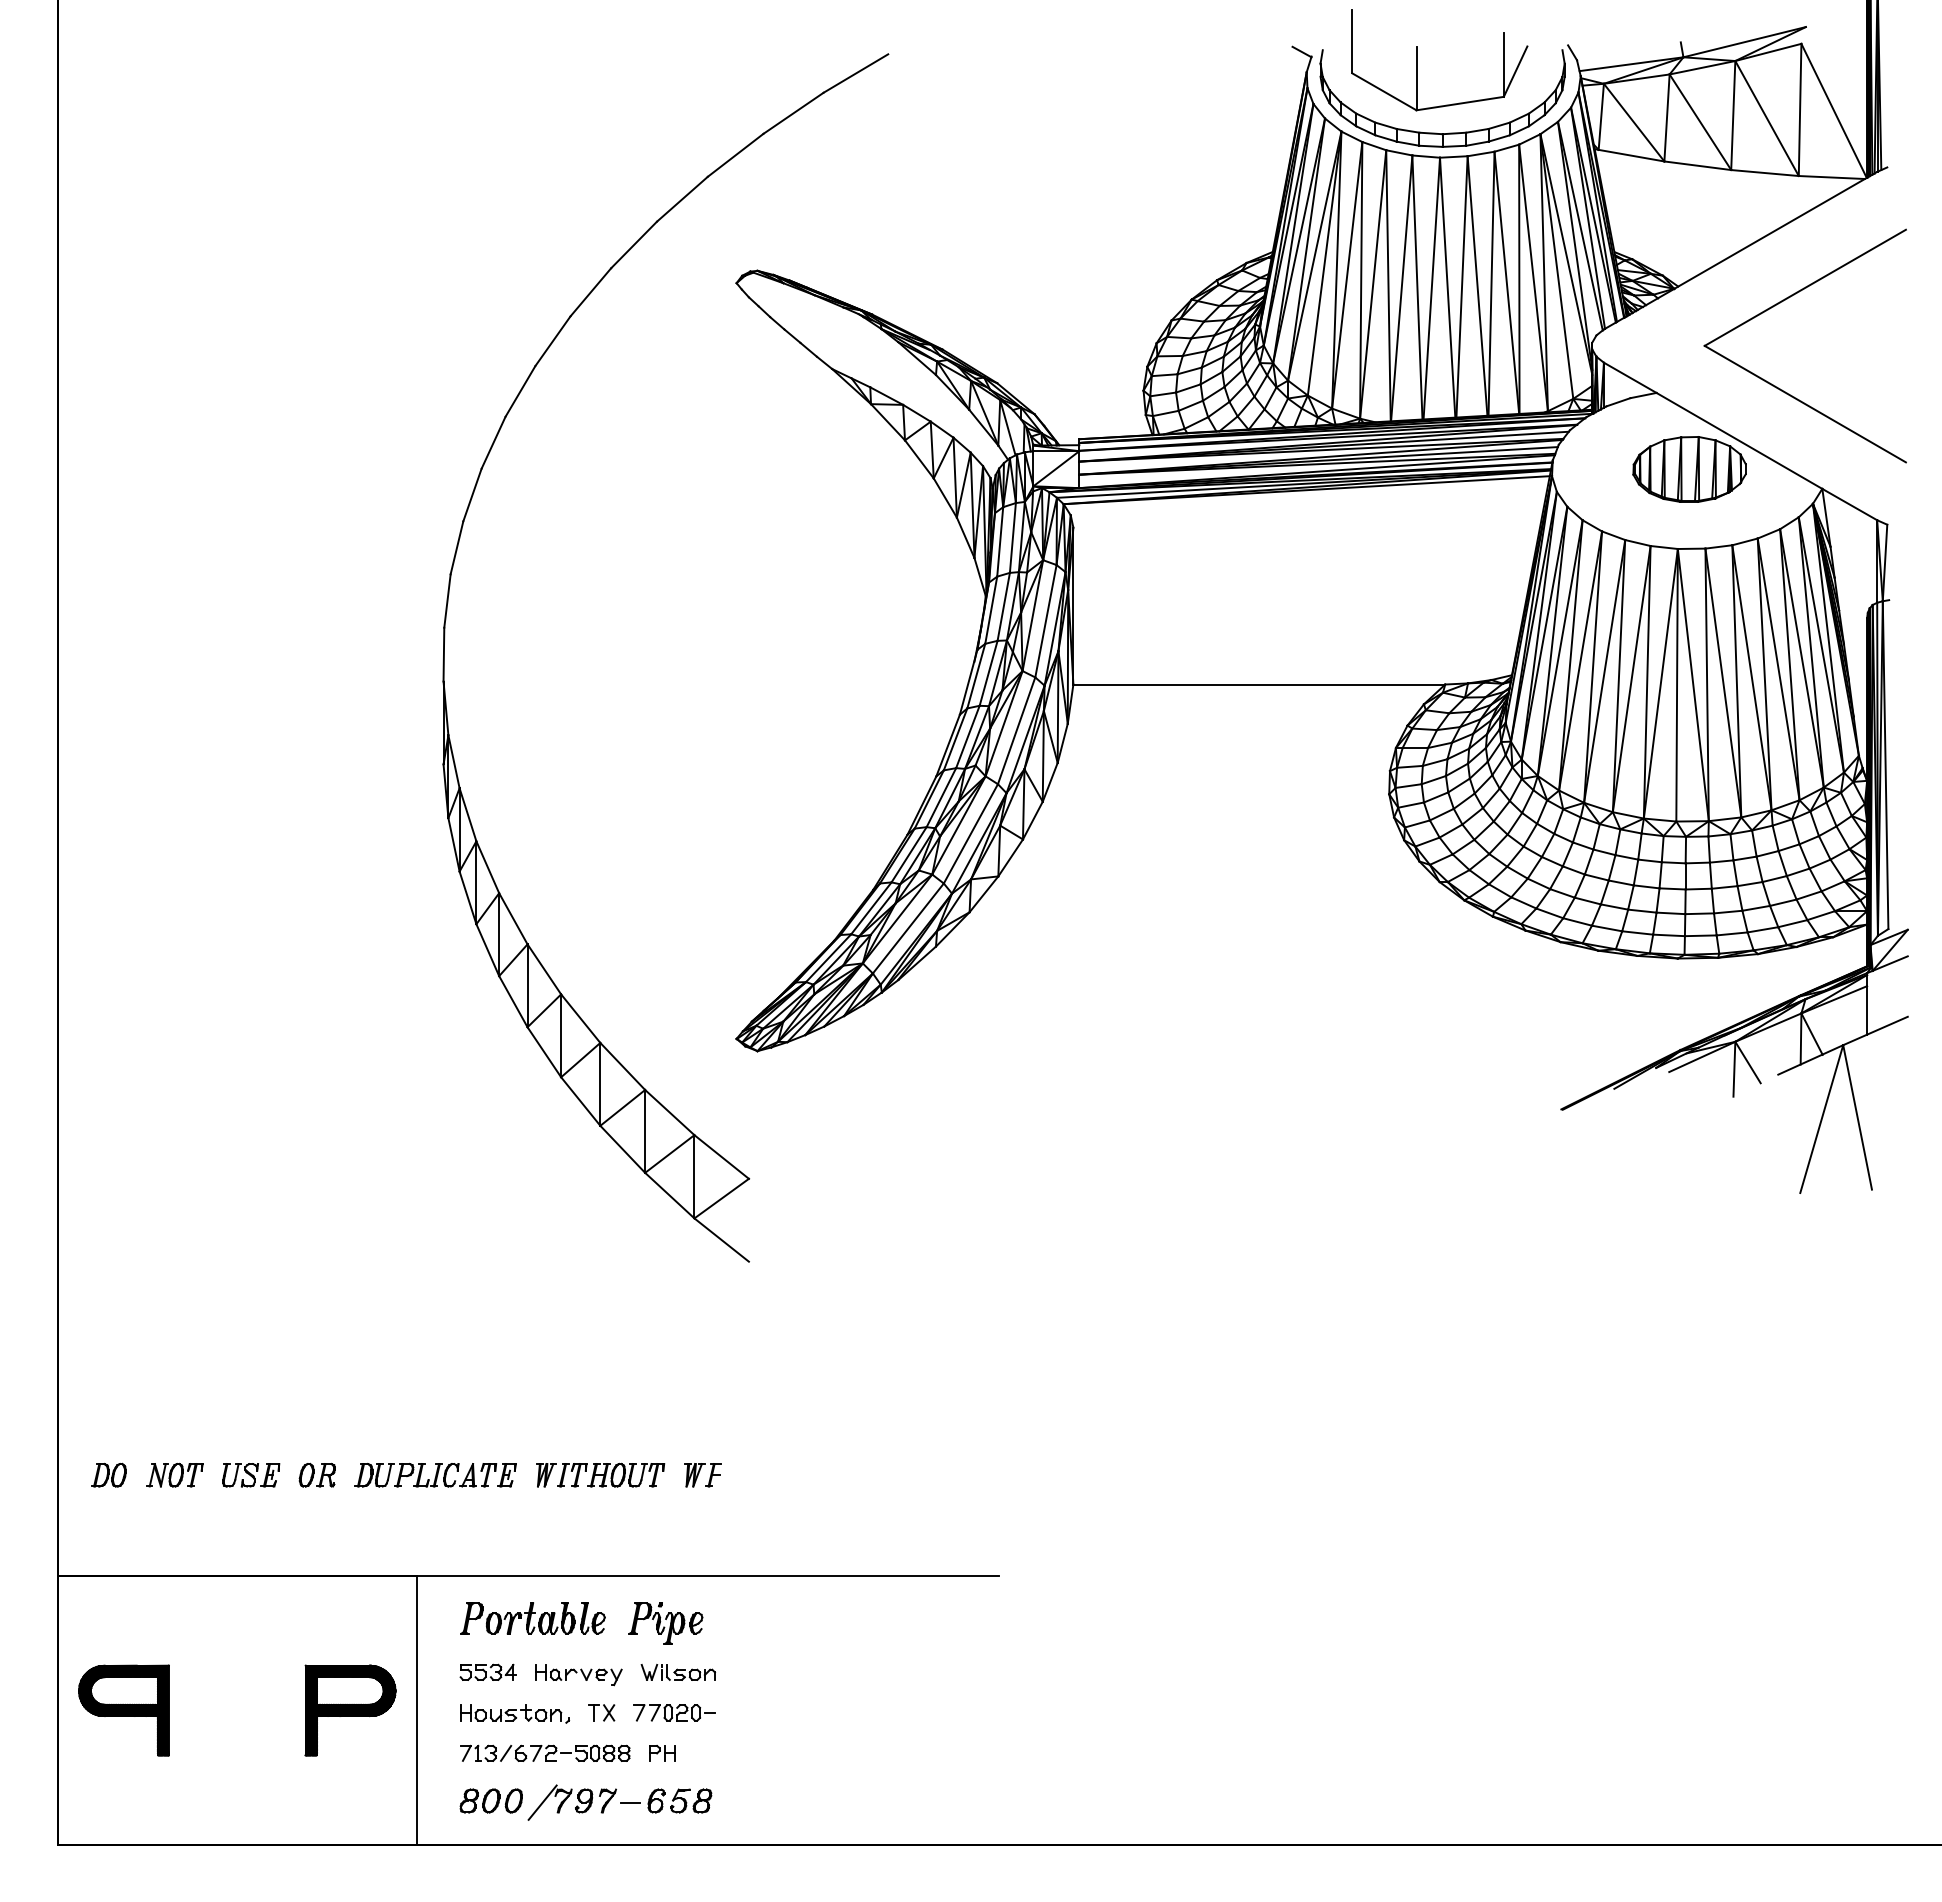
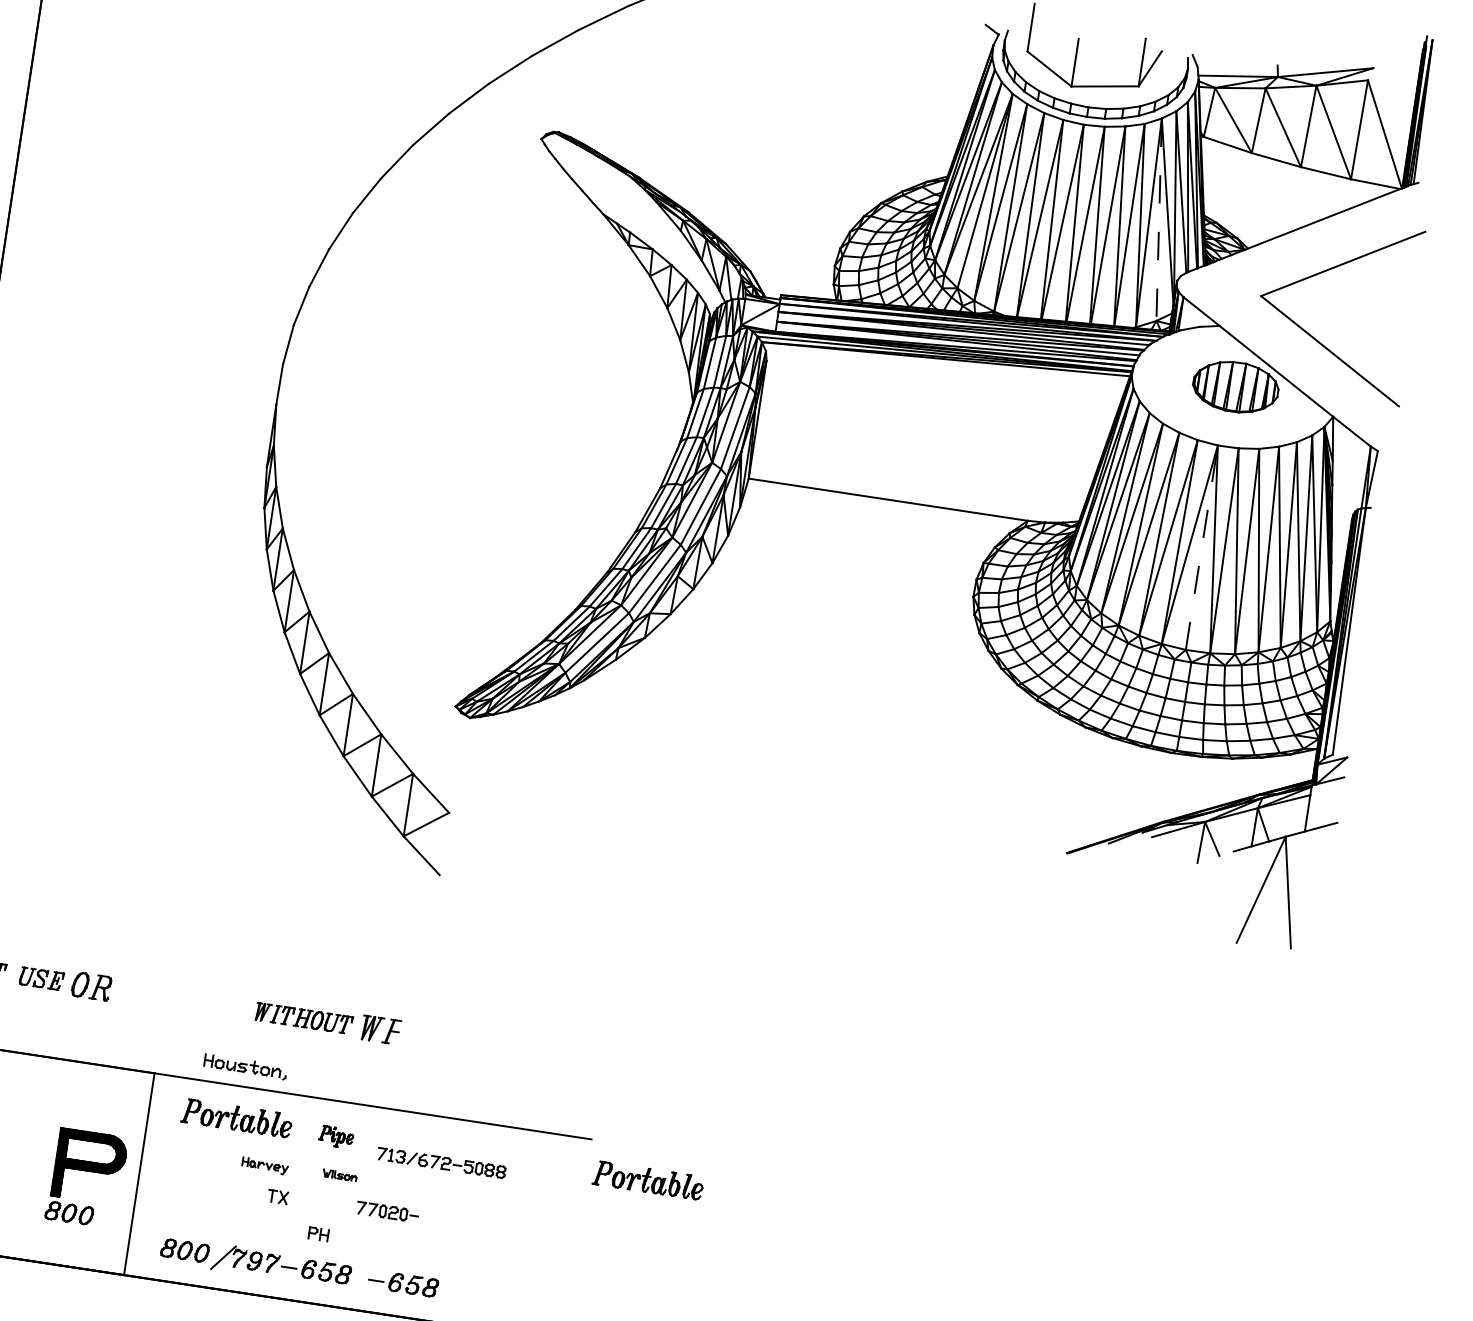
line: (1556, 267) -> (1158, 220), solid -> dashed
line: (1677, 684) -> (1202, 547), solid -> dashed
part: (316, 1474) -> (90, 985), size x1.4
part: (435, 1474) -> (180, 999), removed
part: (702, 1475) -> (380, 1030), size x1.4
part: (1080, 1618) -> (648, 1180), added
part: (665, 1623) -> (335, 1137), size x0.6
part: (487, 1671) -> (196, 1152), removed
part: (677, 1672) -> (339, 1175), size x0.6
part: (578, 1675) -> (264, 1166), size x0.7
part: (674, 1712) -> (387, 1211), moved
part: (515, 1713) -> (246, 1066), moved
part: (545, 1752) -> (441, 1162), moved
part: (332, 1774) -> (68, 1212), added
part: (782, 1800) -> (403, 1283), added

